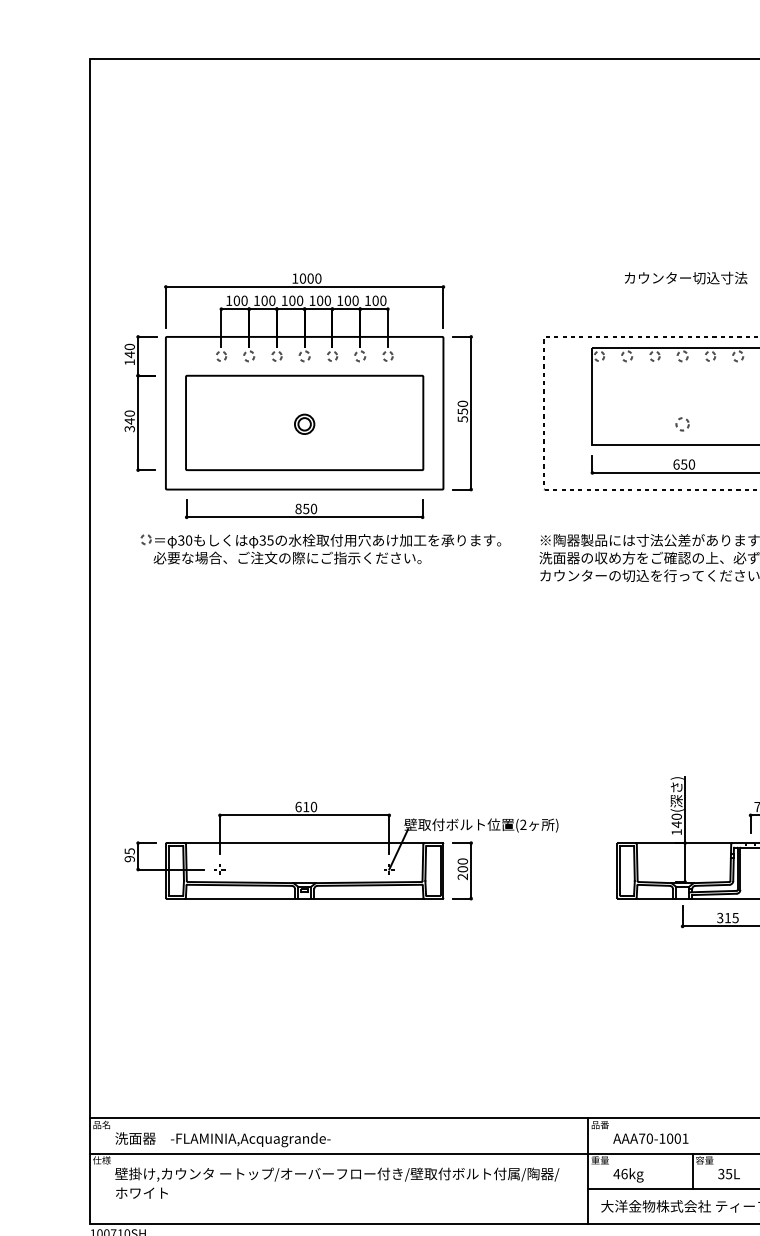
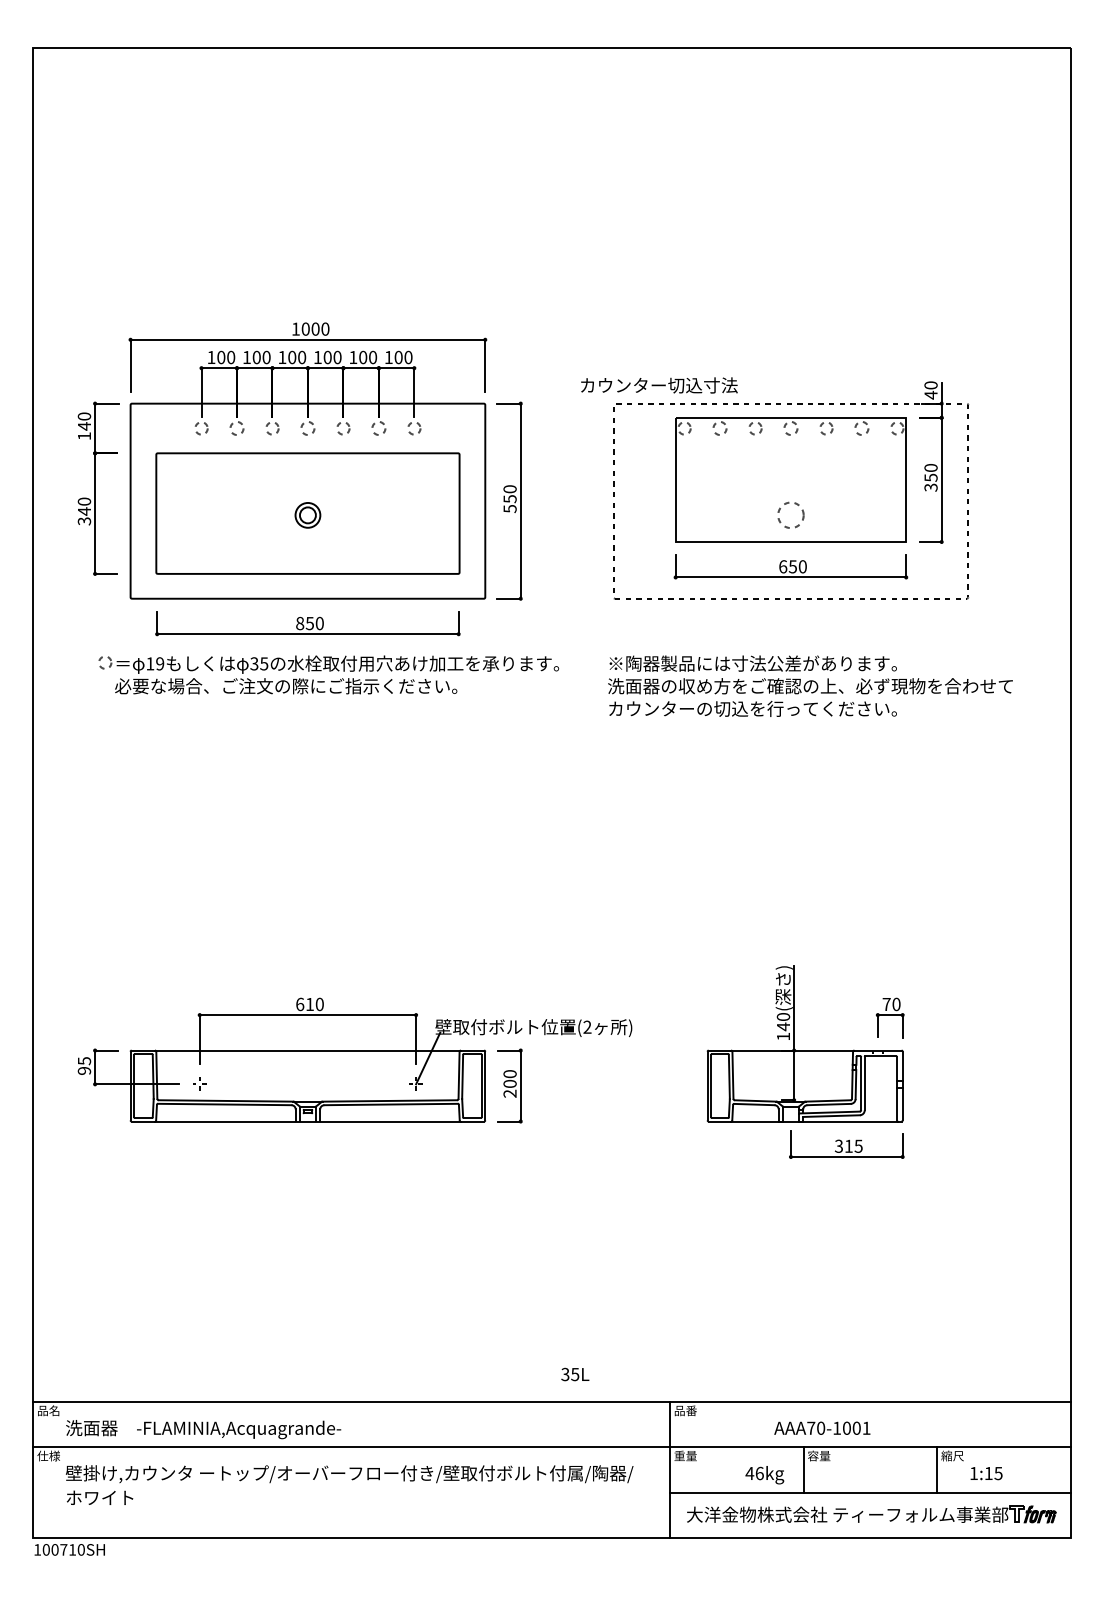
text: (686, 278) -> (659, 385), moved
circle: (682, 424) -> (790, 515), size x1.6
text: (185, 540) -> (155, 663), 30 -> 19
text: (650, 1138) -> (822, 1427), moved
text: (729, 1174) -> (575, 1374), moved
text: (628, 1175) -> (764, 1475), moved

